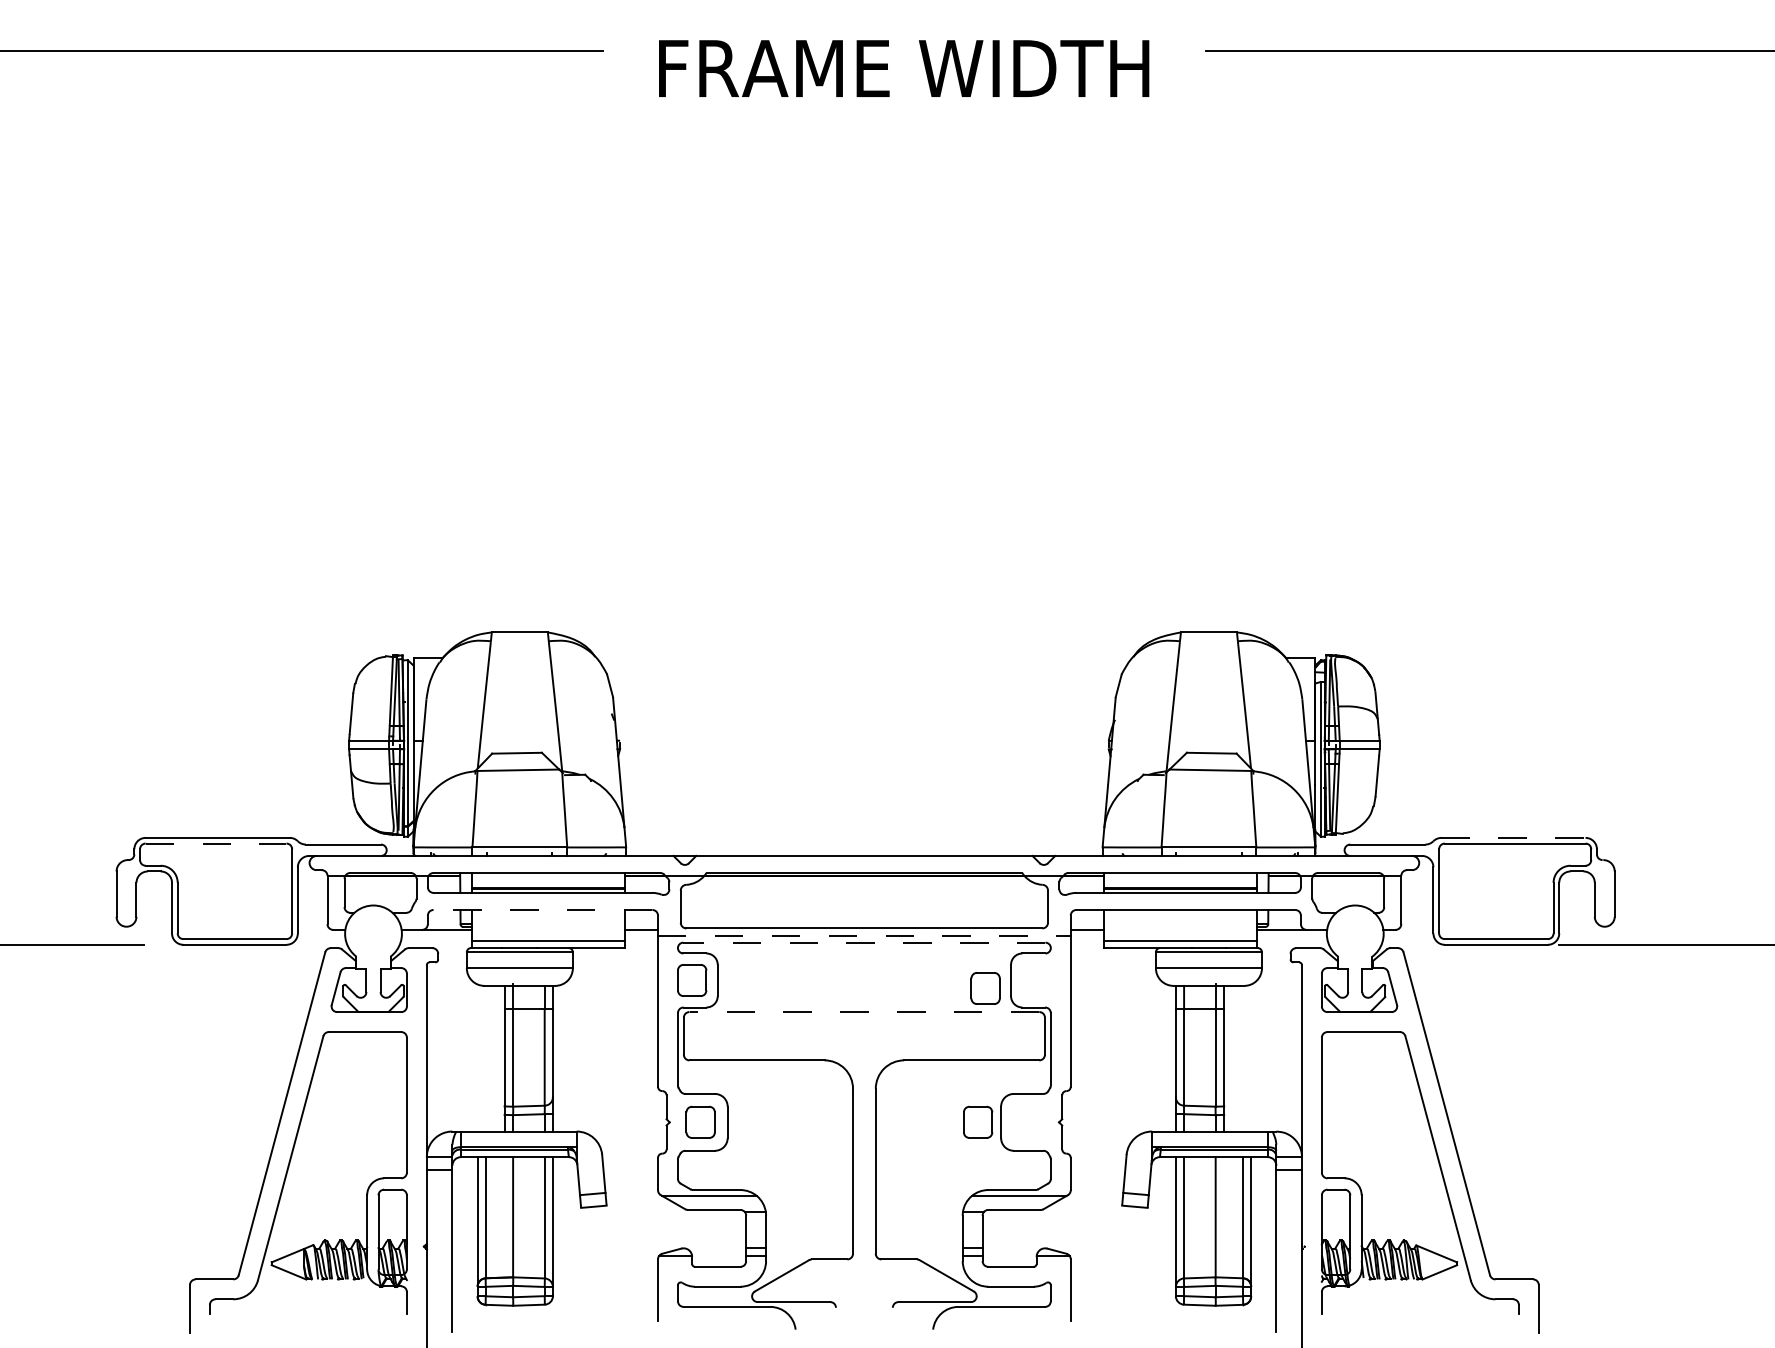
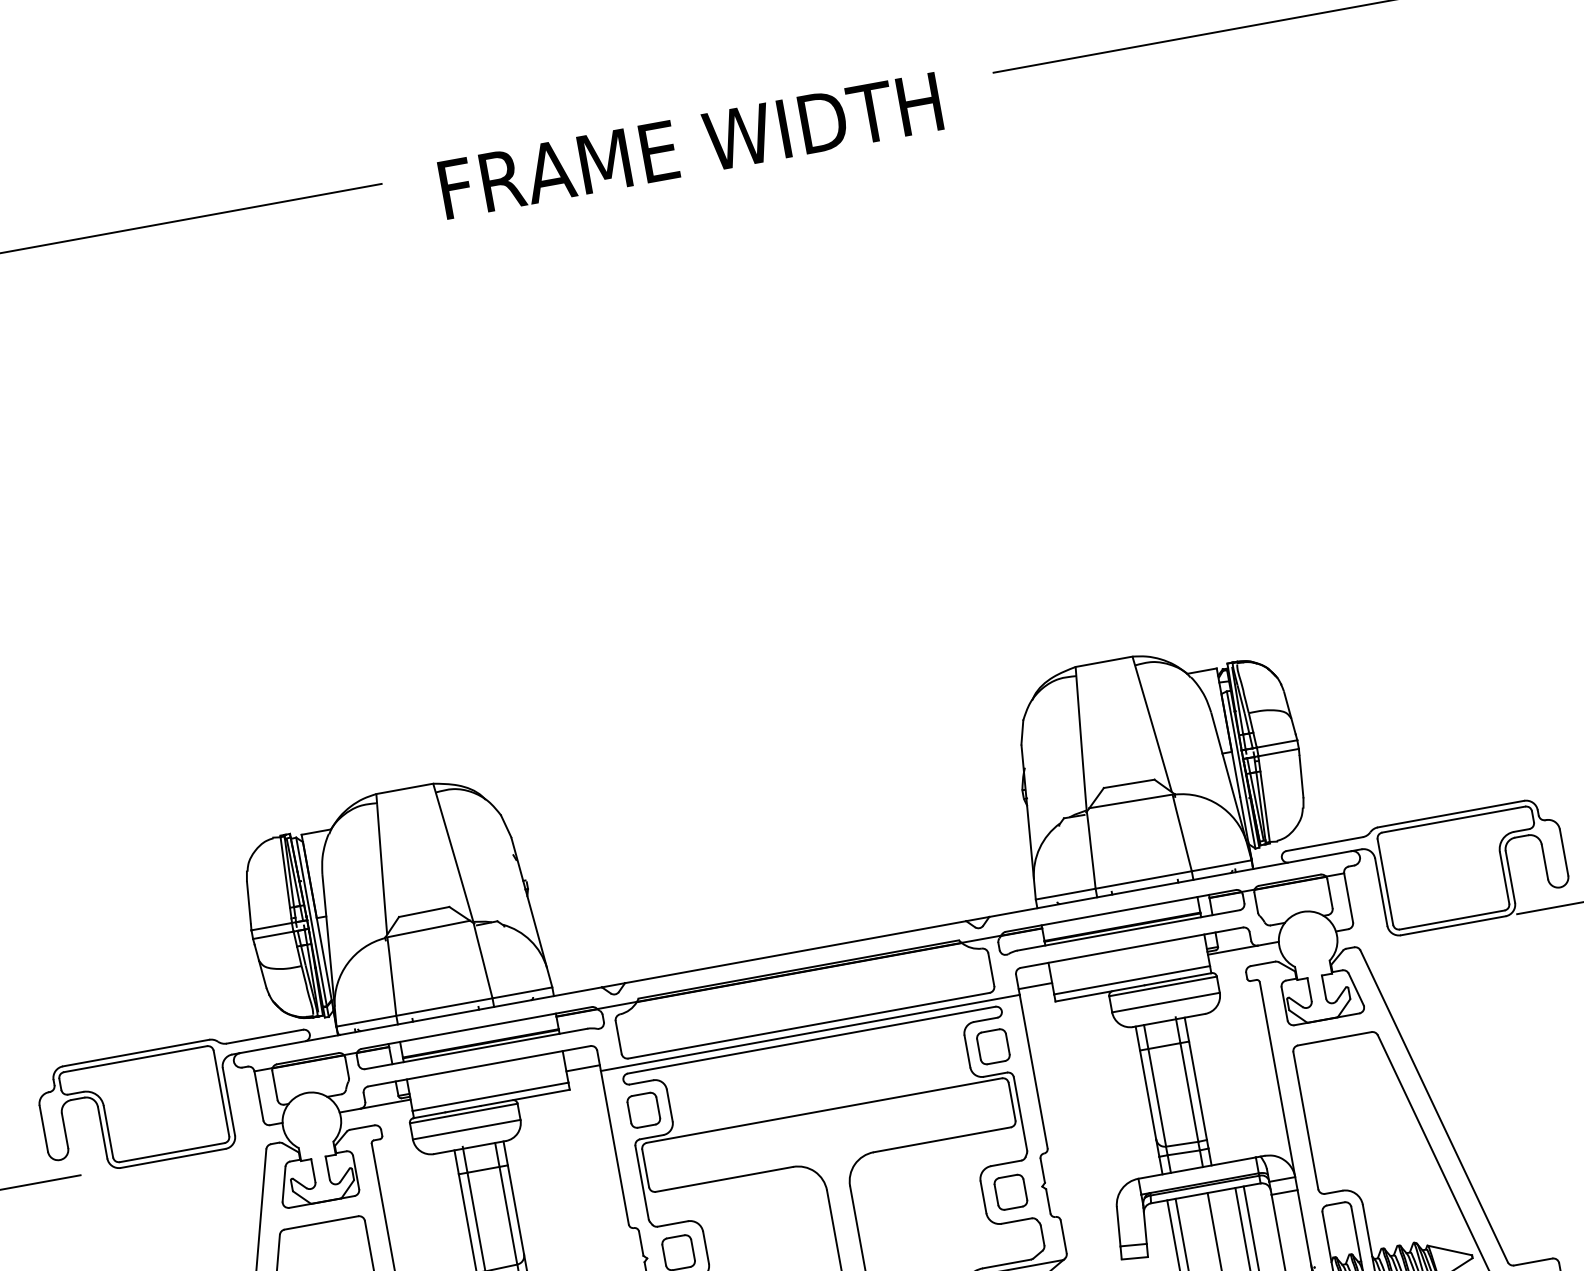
line: (1514, 837) -> (1451, 813), dashed -> solid
line: (216, 843) -> (135, 1059), dashed -> solid
line: (542, 909) -> (478, 1065), dashed -> solid
line: (864, 935) -> (810, 1032), dashed -> solid
line: (863, 942) -> (810, 1040), dashed -> solid
part: (985, 988) -> (993, 1046), moved
line: (864, 1012) -> (824, 1111), dashed -> solid
part: (978, 1121) -> (1011, 1191), moved

